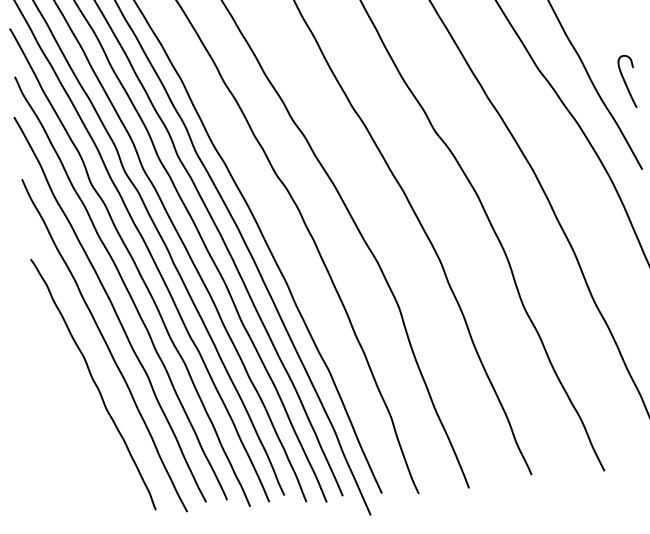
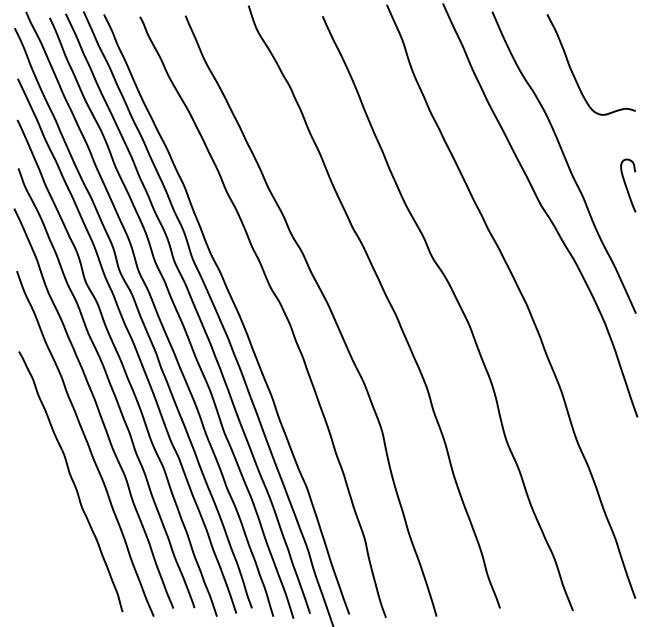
curve: (626, 82) -> (627, 186), moved

